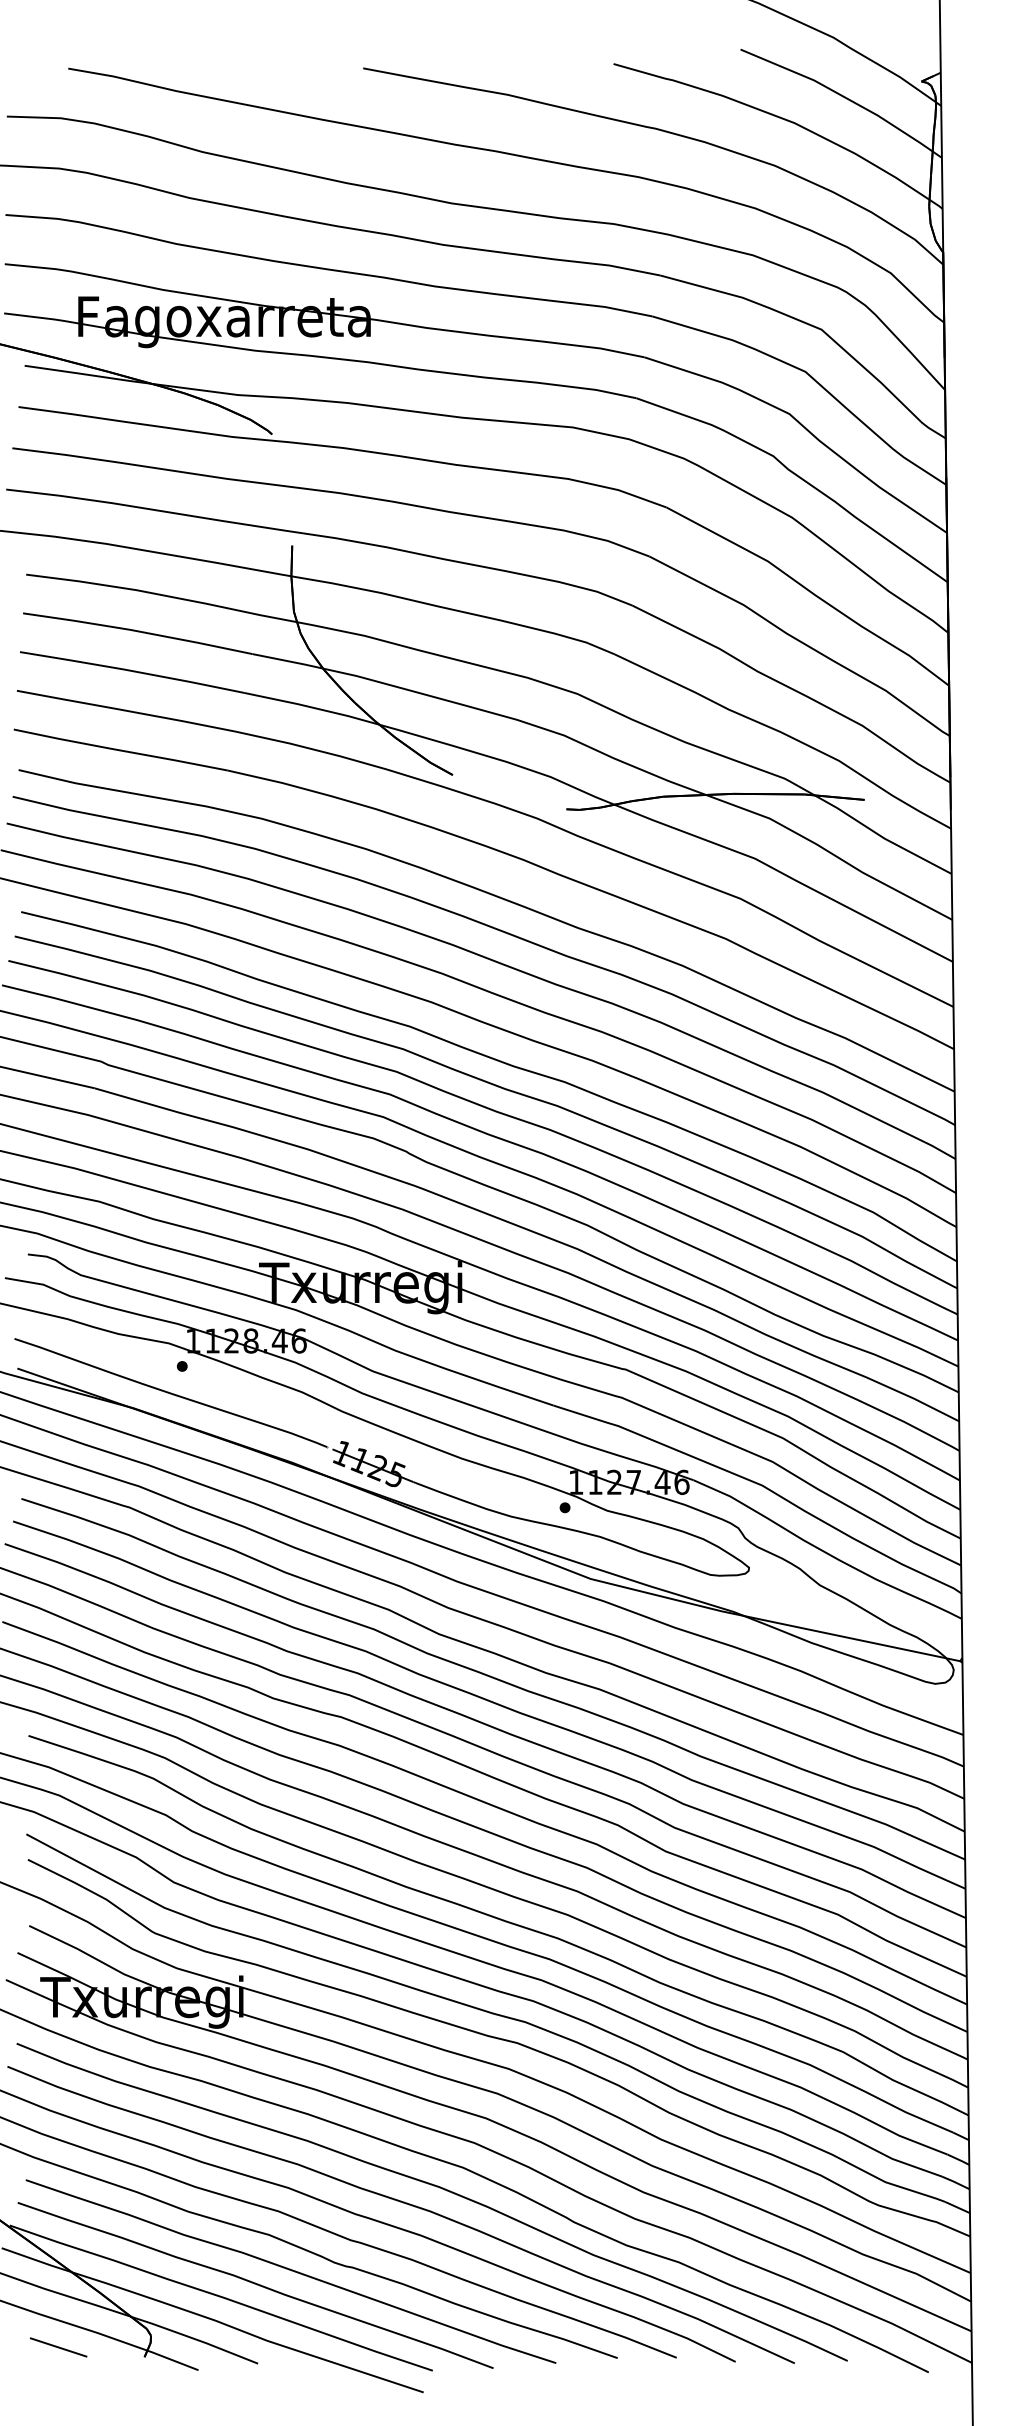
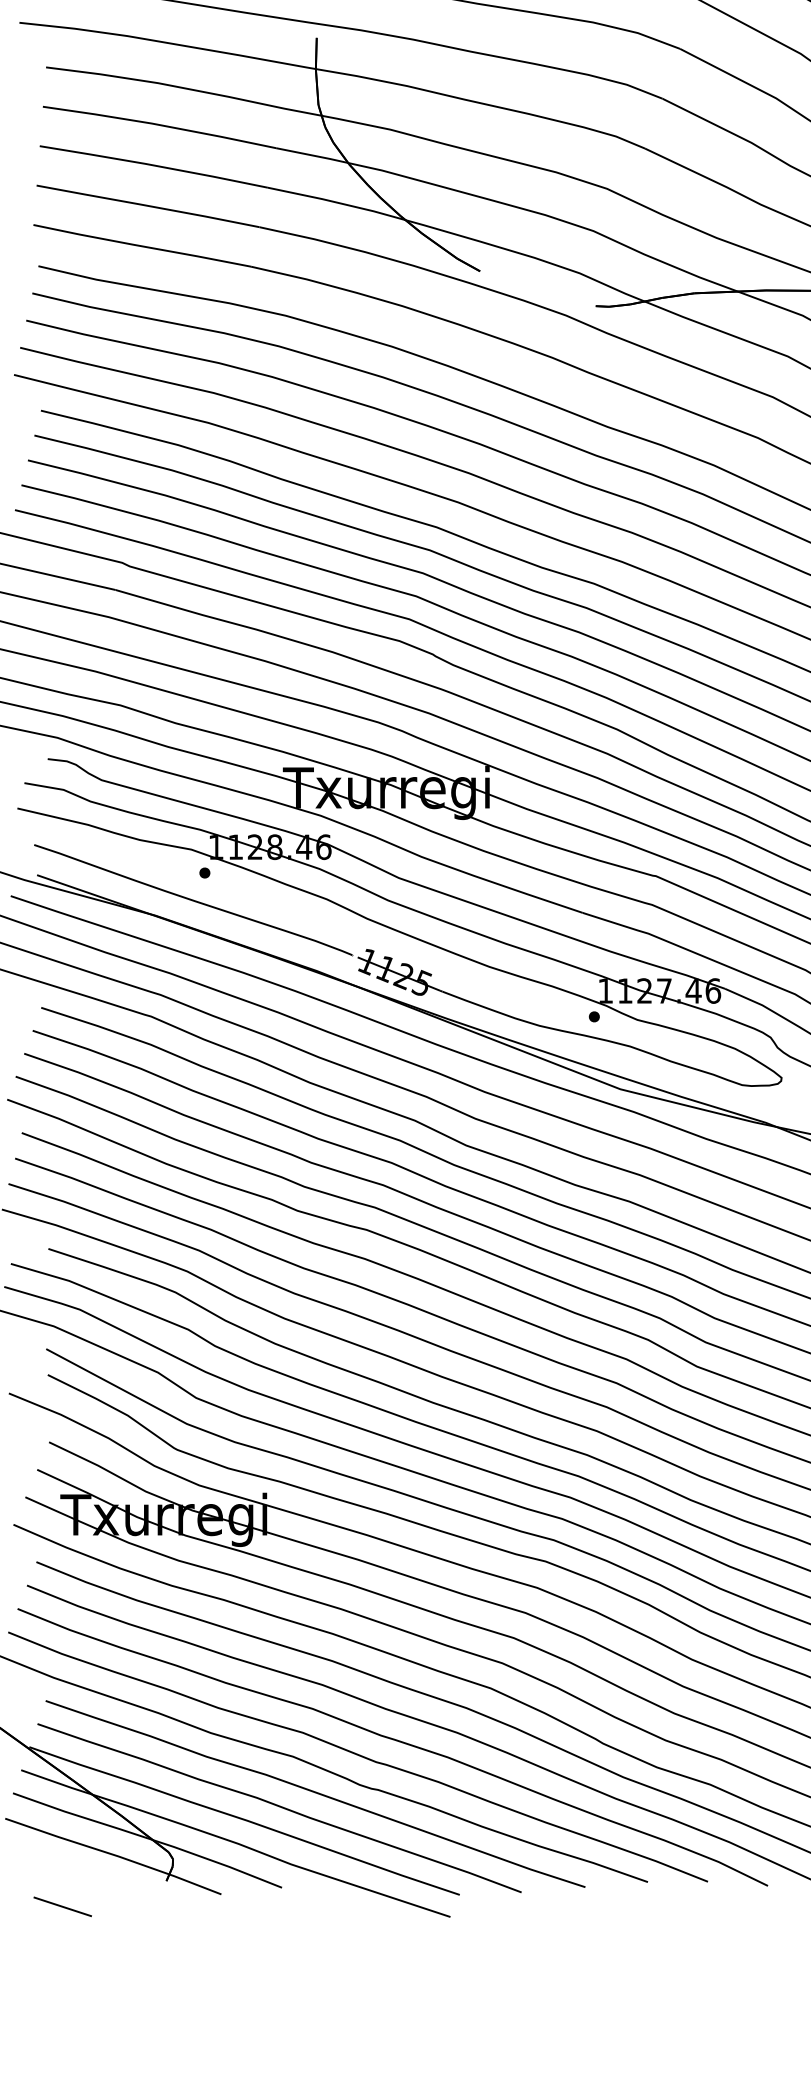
line: (58, 2347) -> (62, 1906), moved

